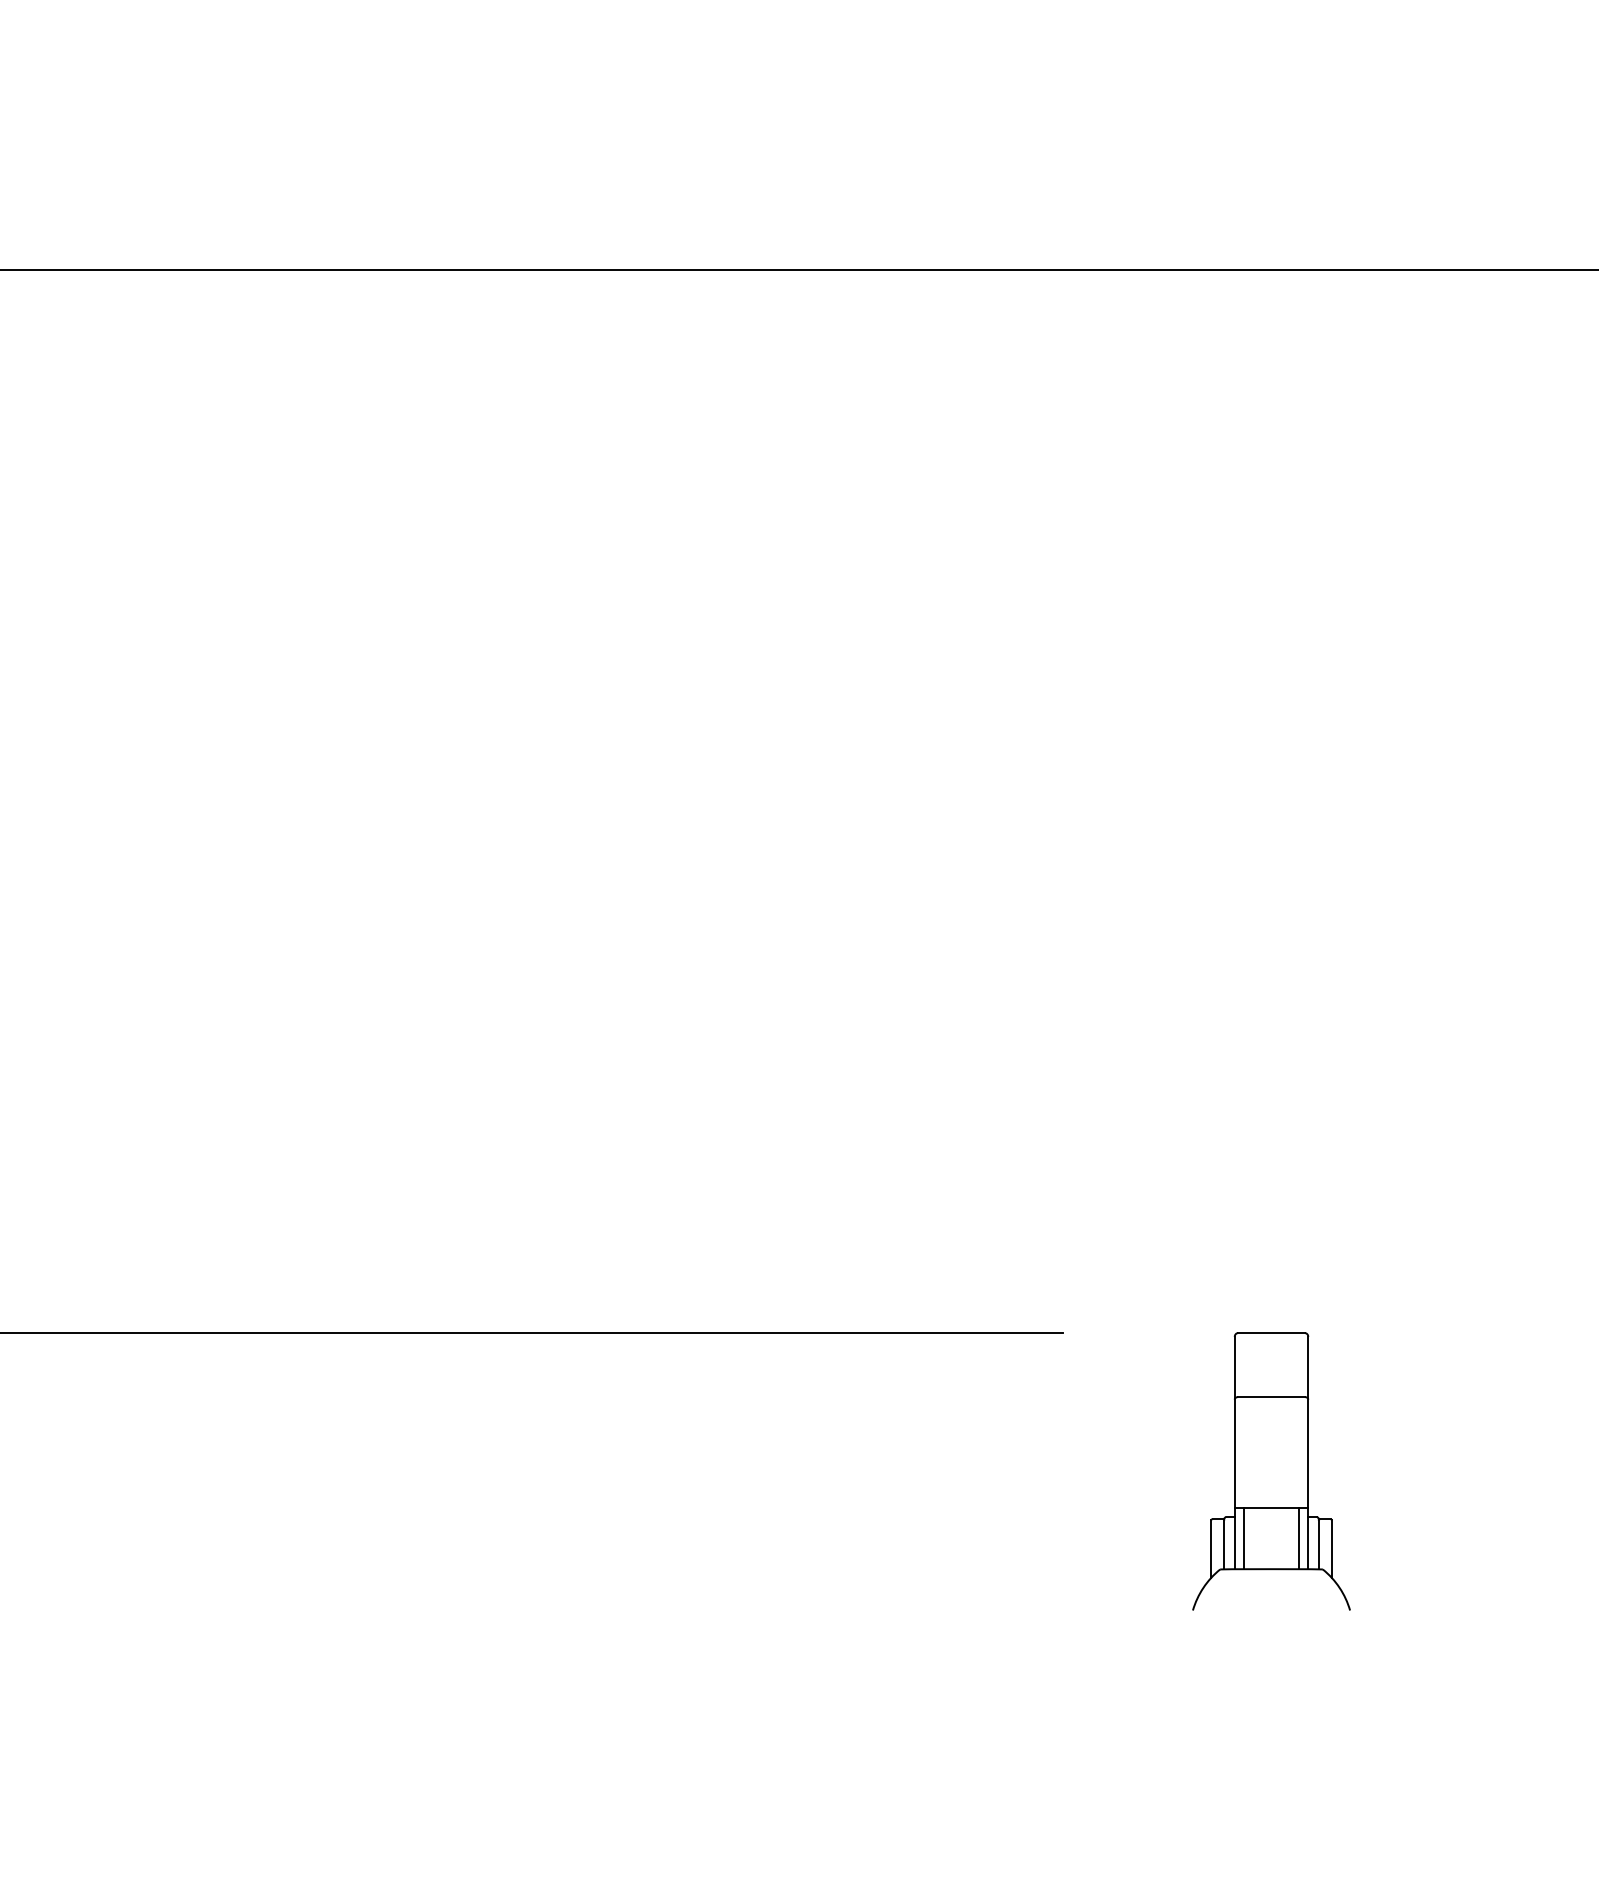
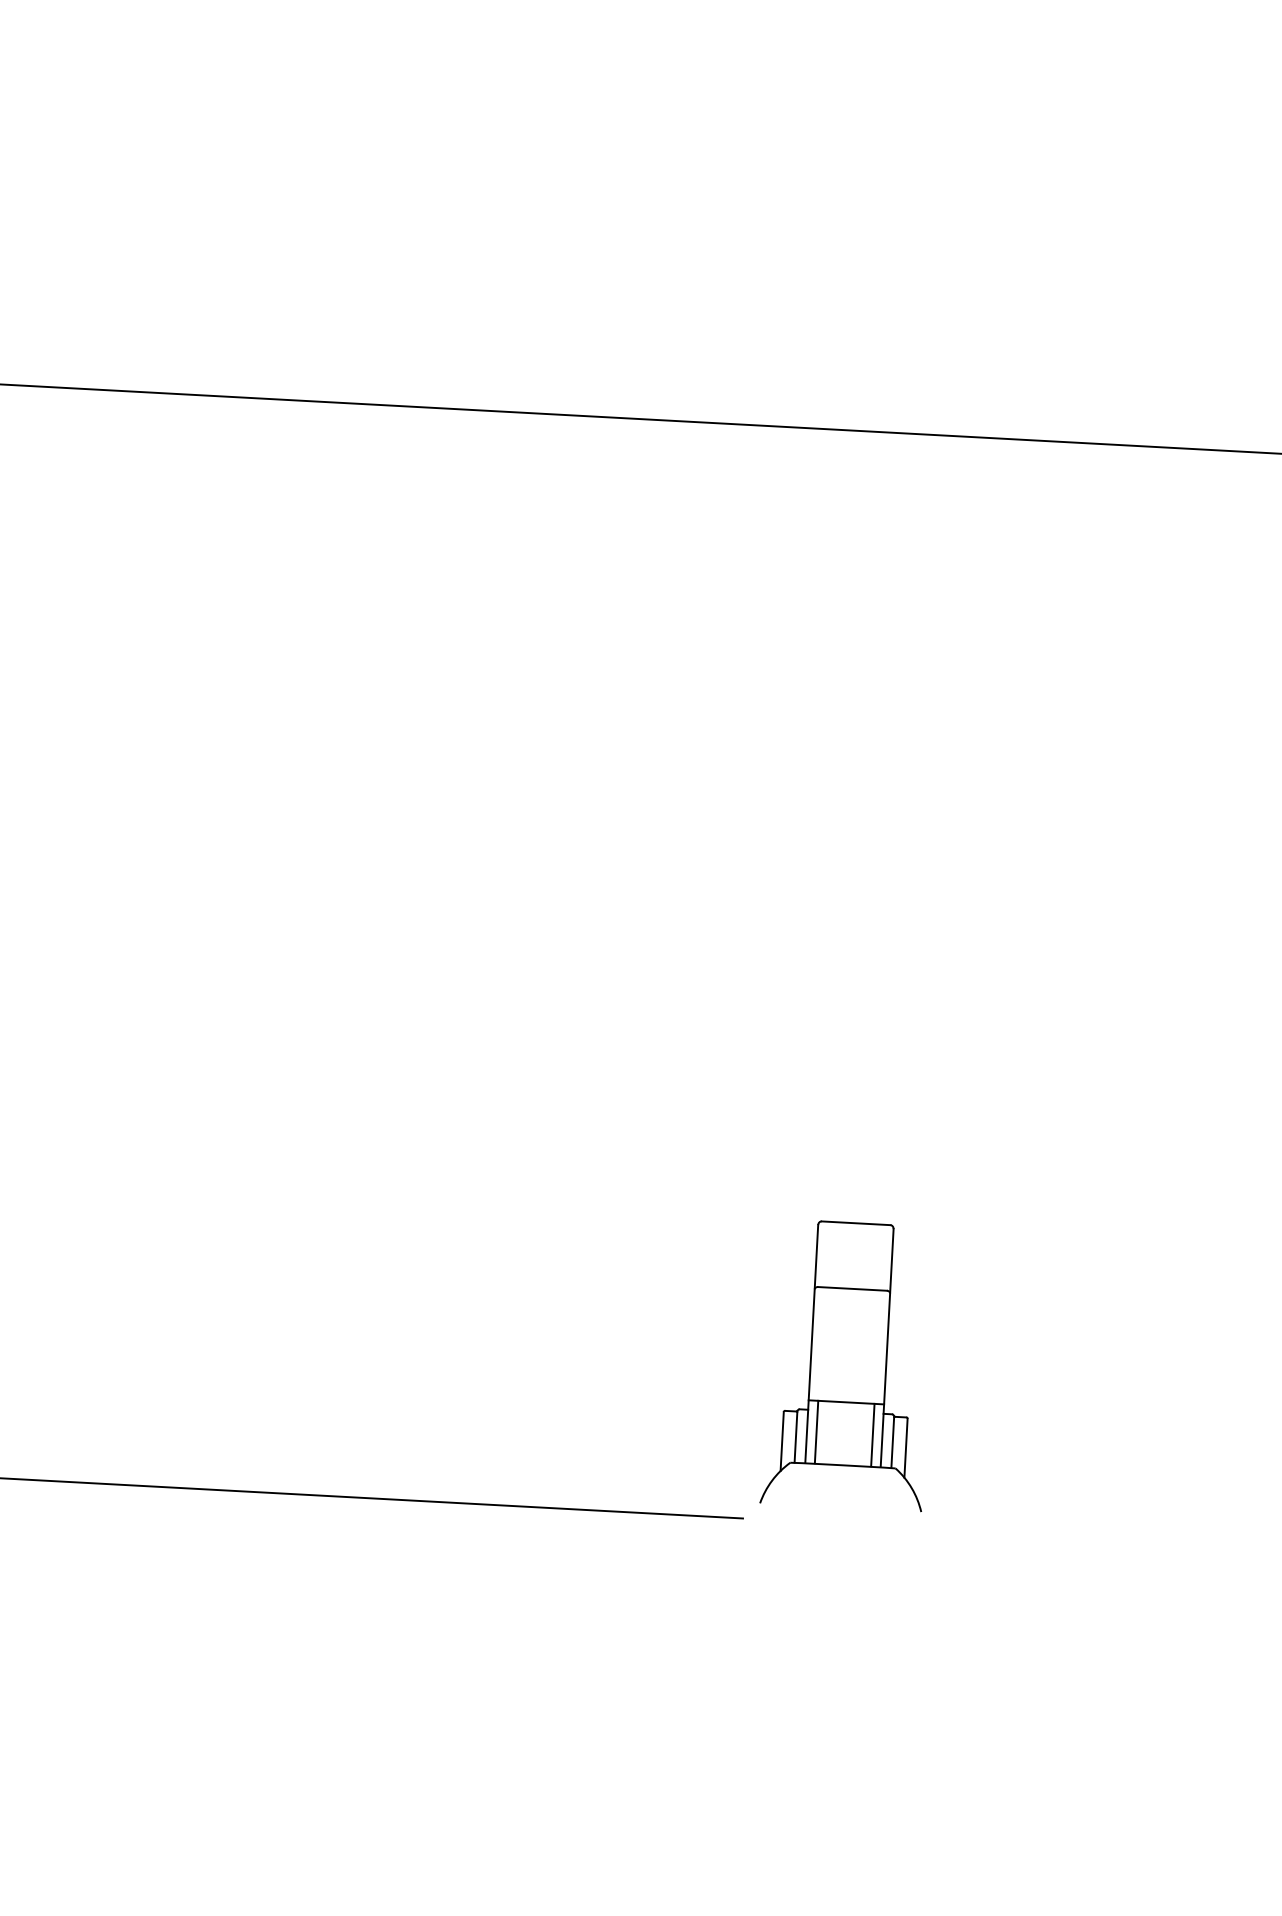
part: (1271, 1471) -> (848, 1365), moved

